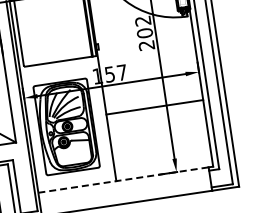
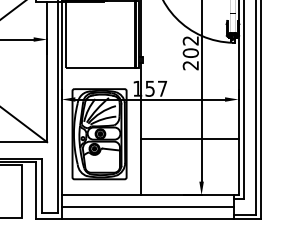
line: (154, 106) -> (189, 138), moved
line: (124, 180) -> (148, 195), dashed -> solid
line: (124, 192) -> (147, 207), added

